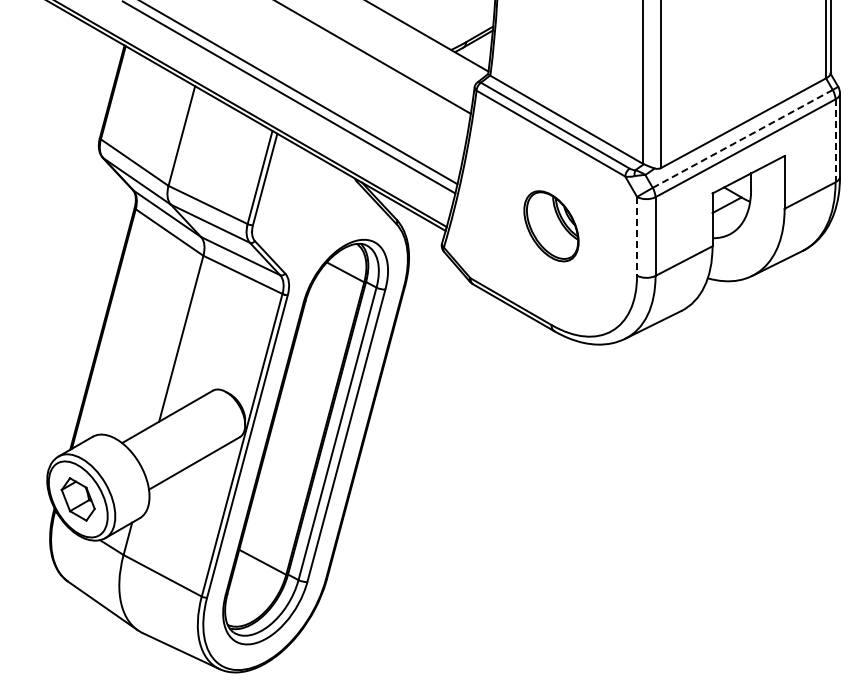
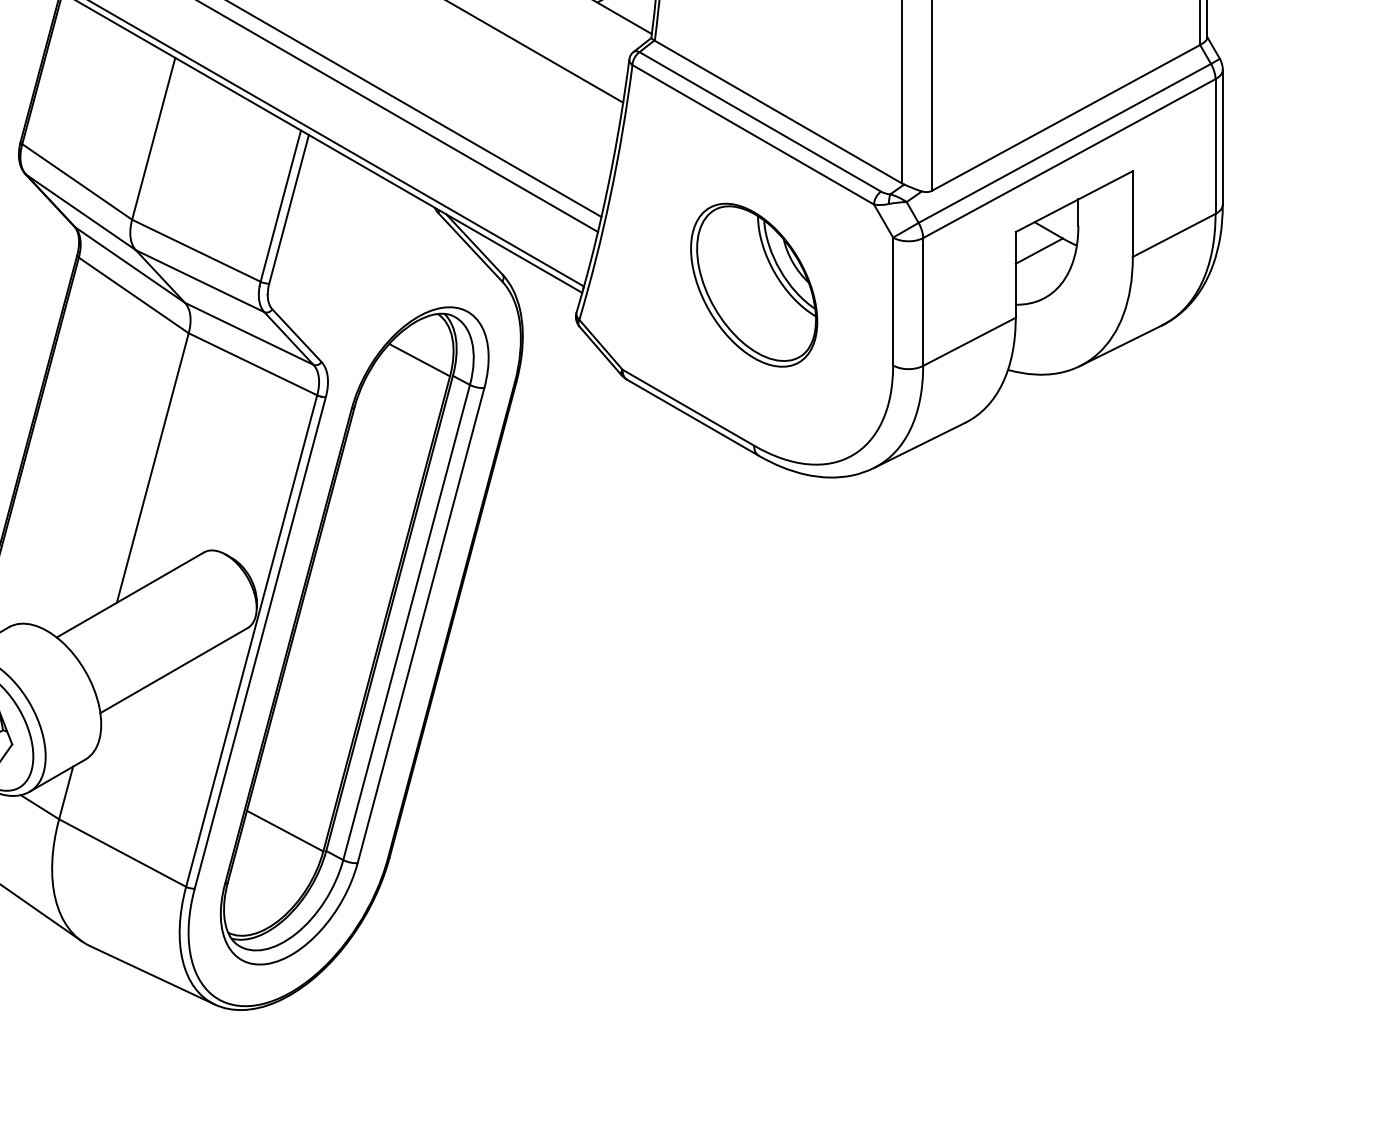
line: (742, 139) -> (1064, 144), dashed -> solid
line: (835, 141) -> (1215, 147), dashed -> solid
part: (551, 226) -> (754, 285), size x1.43
line: (637, 236) -> (893, 301), dashed -> solid

